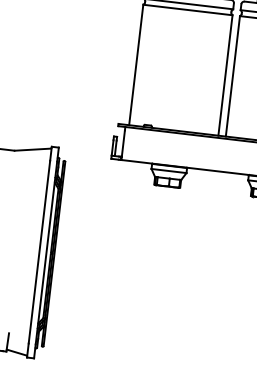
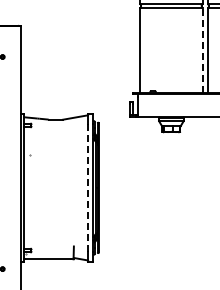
line: (225, 75) -> (202, 50), solid -> dashed
line: (39, 253) -> (88, 188), solid -> dashed

